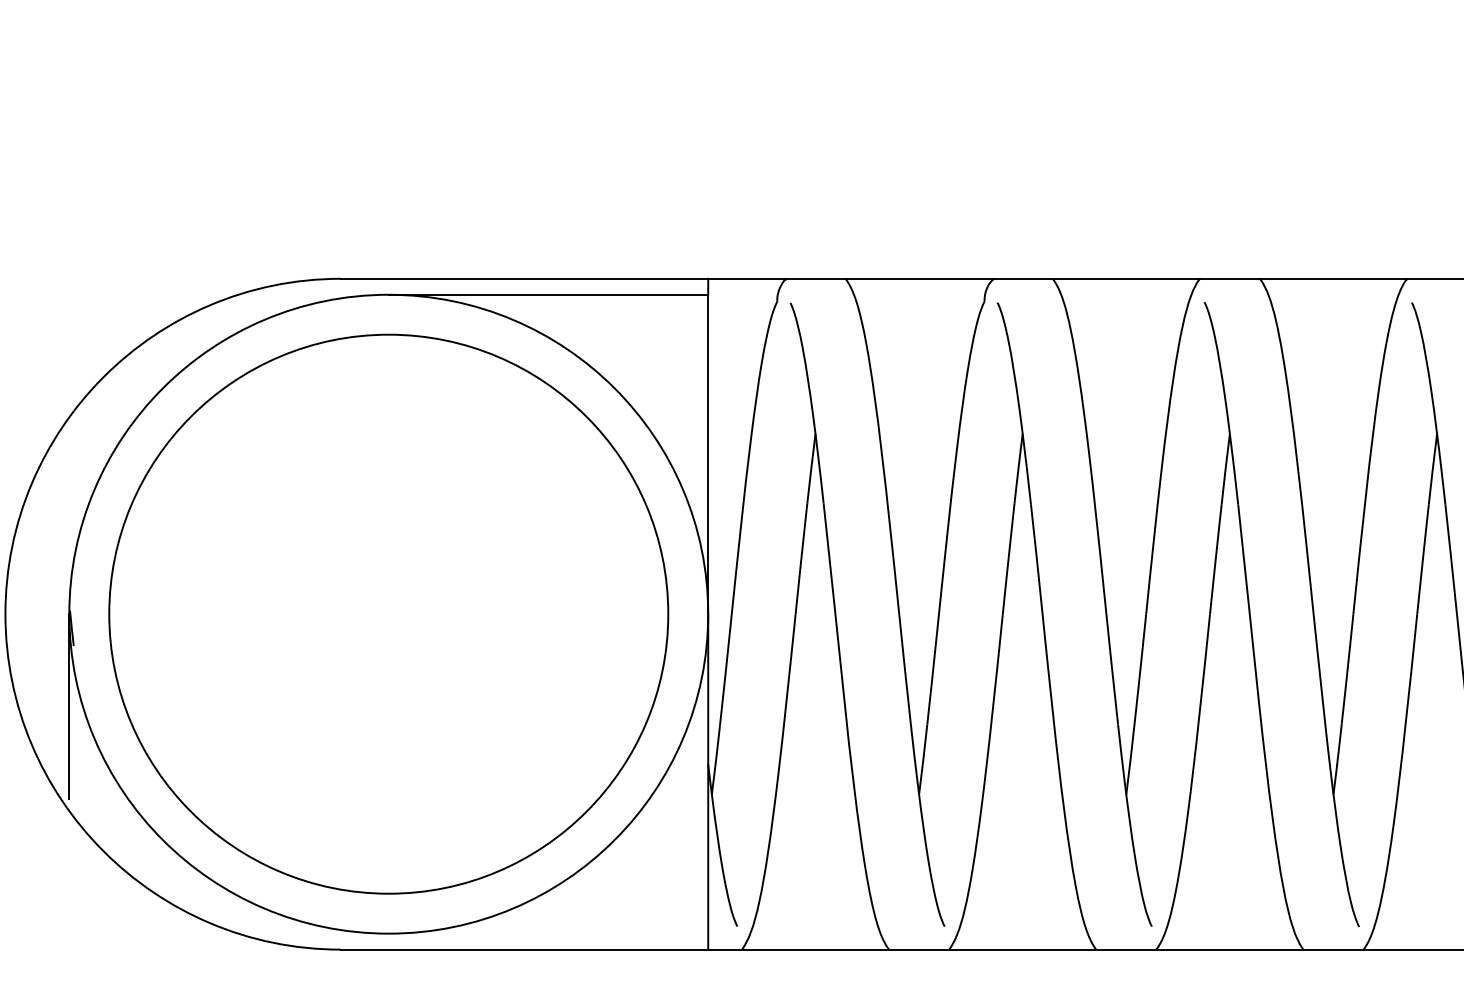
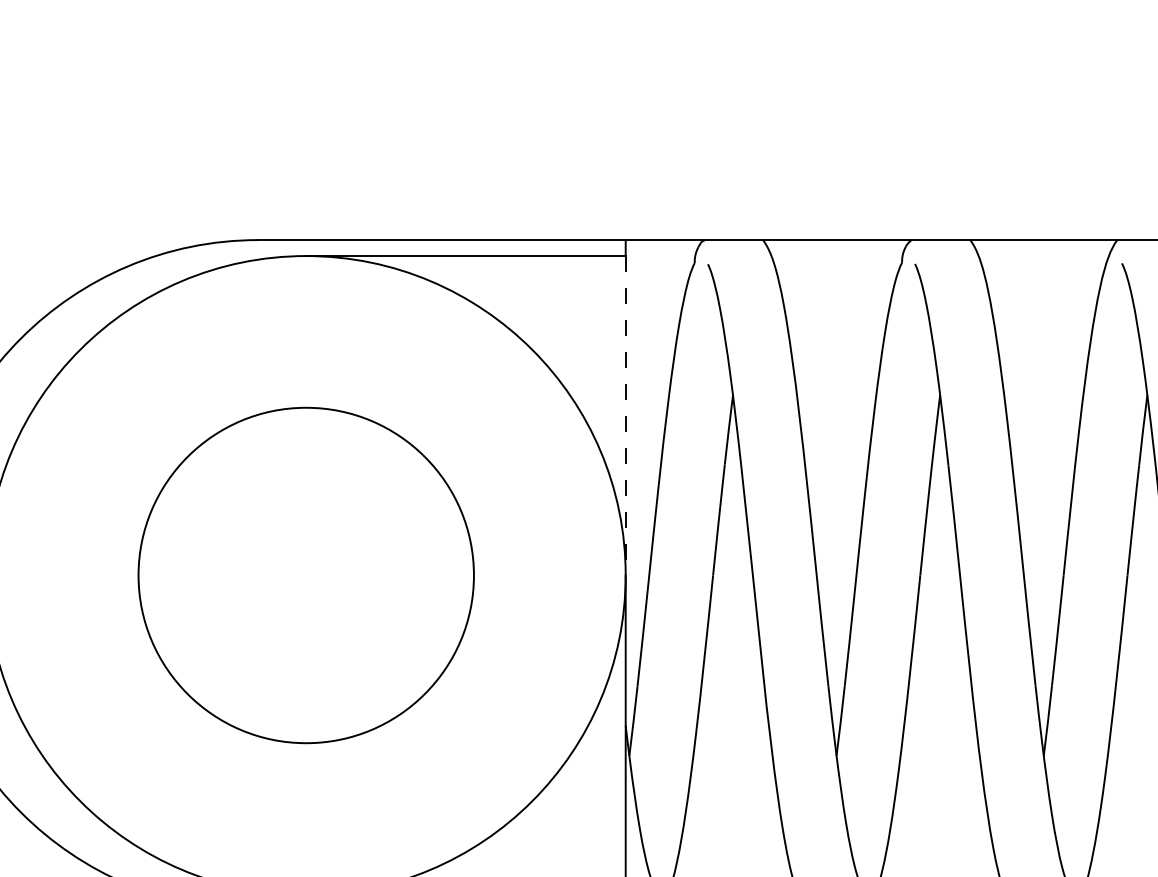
line: (708, 454) -> (625, 415), solid -> dashed
circle: (388, 613) -> (305, 574), size x0.6

